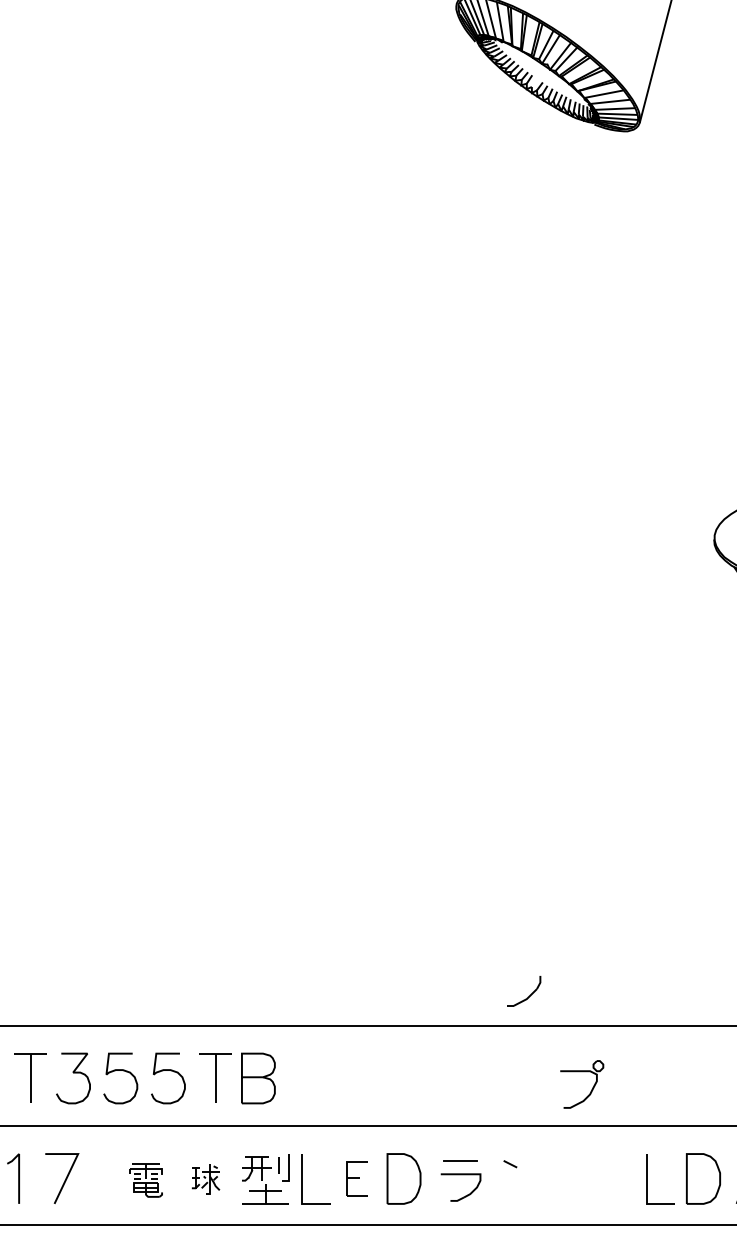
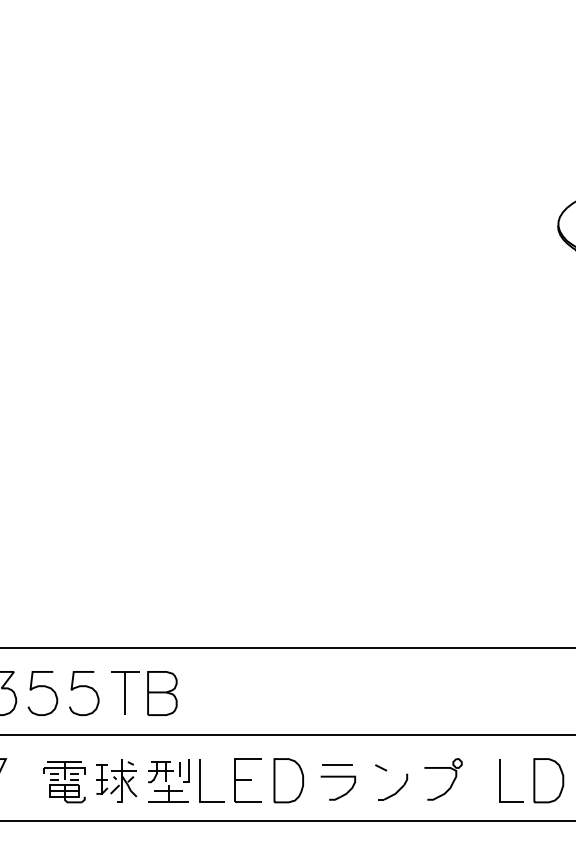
part: (529, 995) -> (397, 790), moved
part: (591, 1089) -> (451, 783), moved
part: (356, 1178) -> (247, 780), size x1.43
part: (205, 1179) -> (116, 781), size x1.67
part: (145, 1180) -> (64, 782), size x1.43

